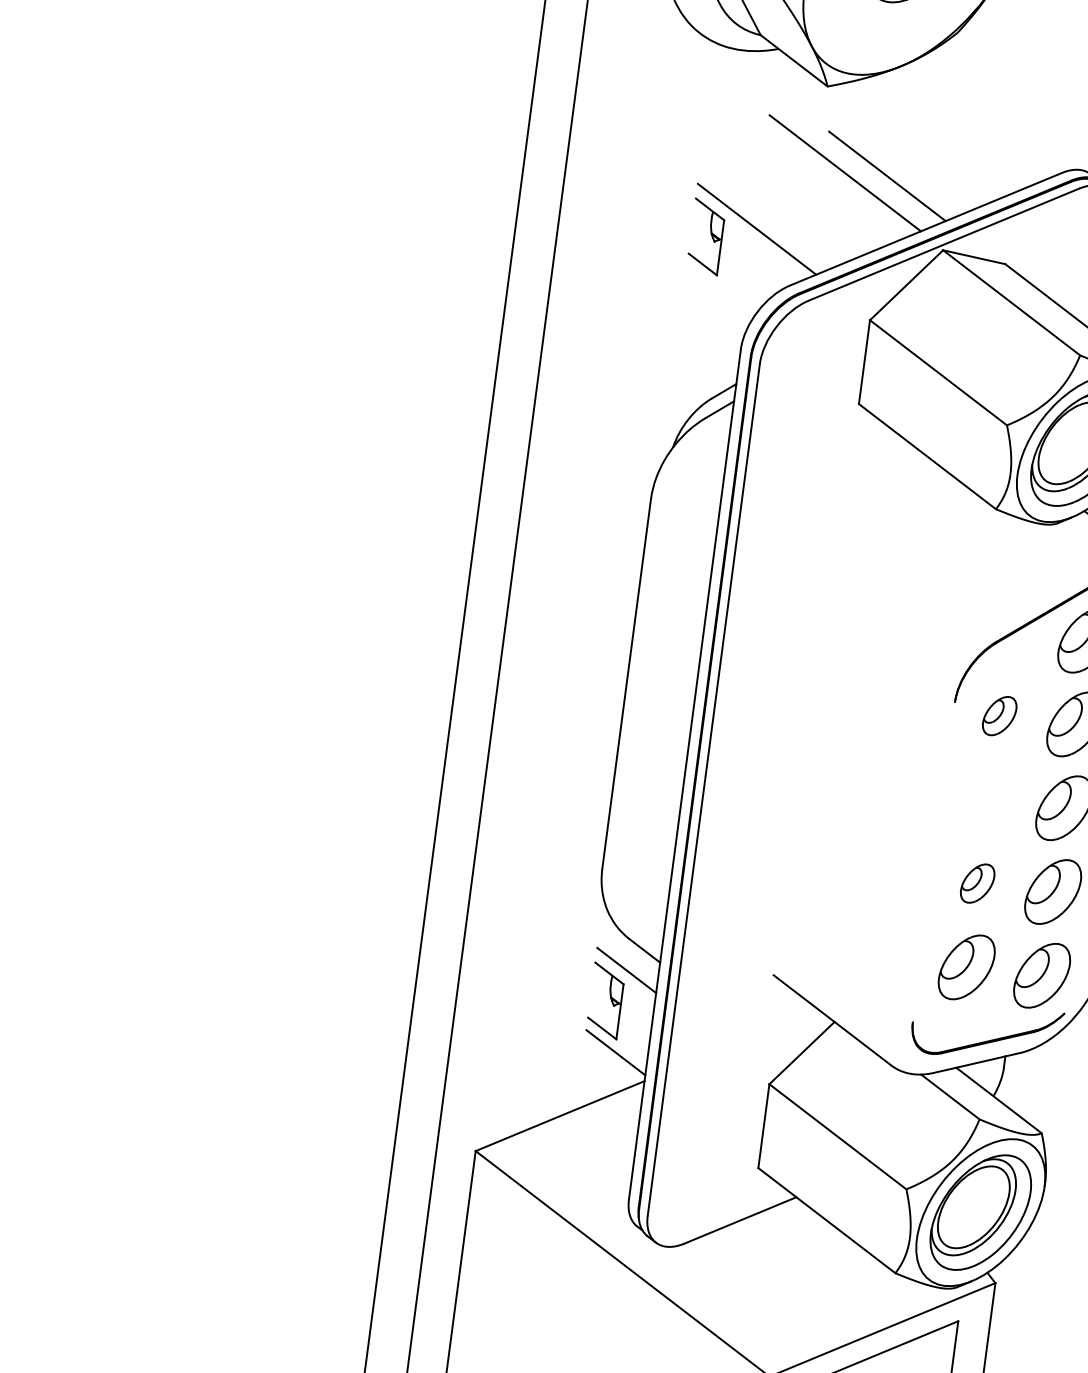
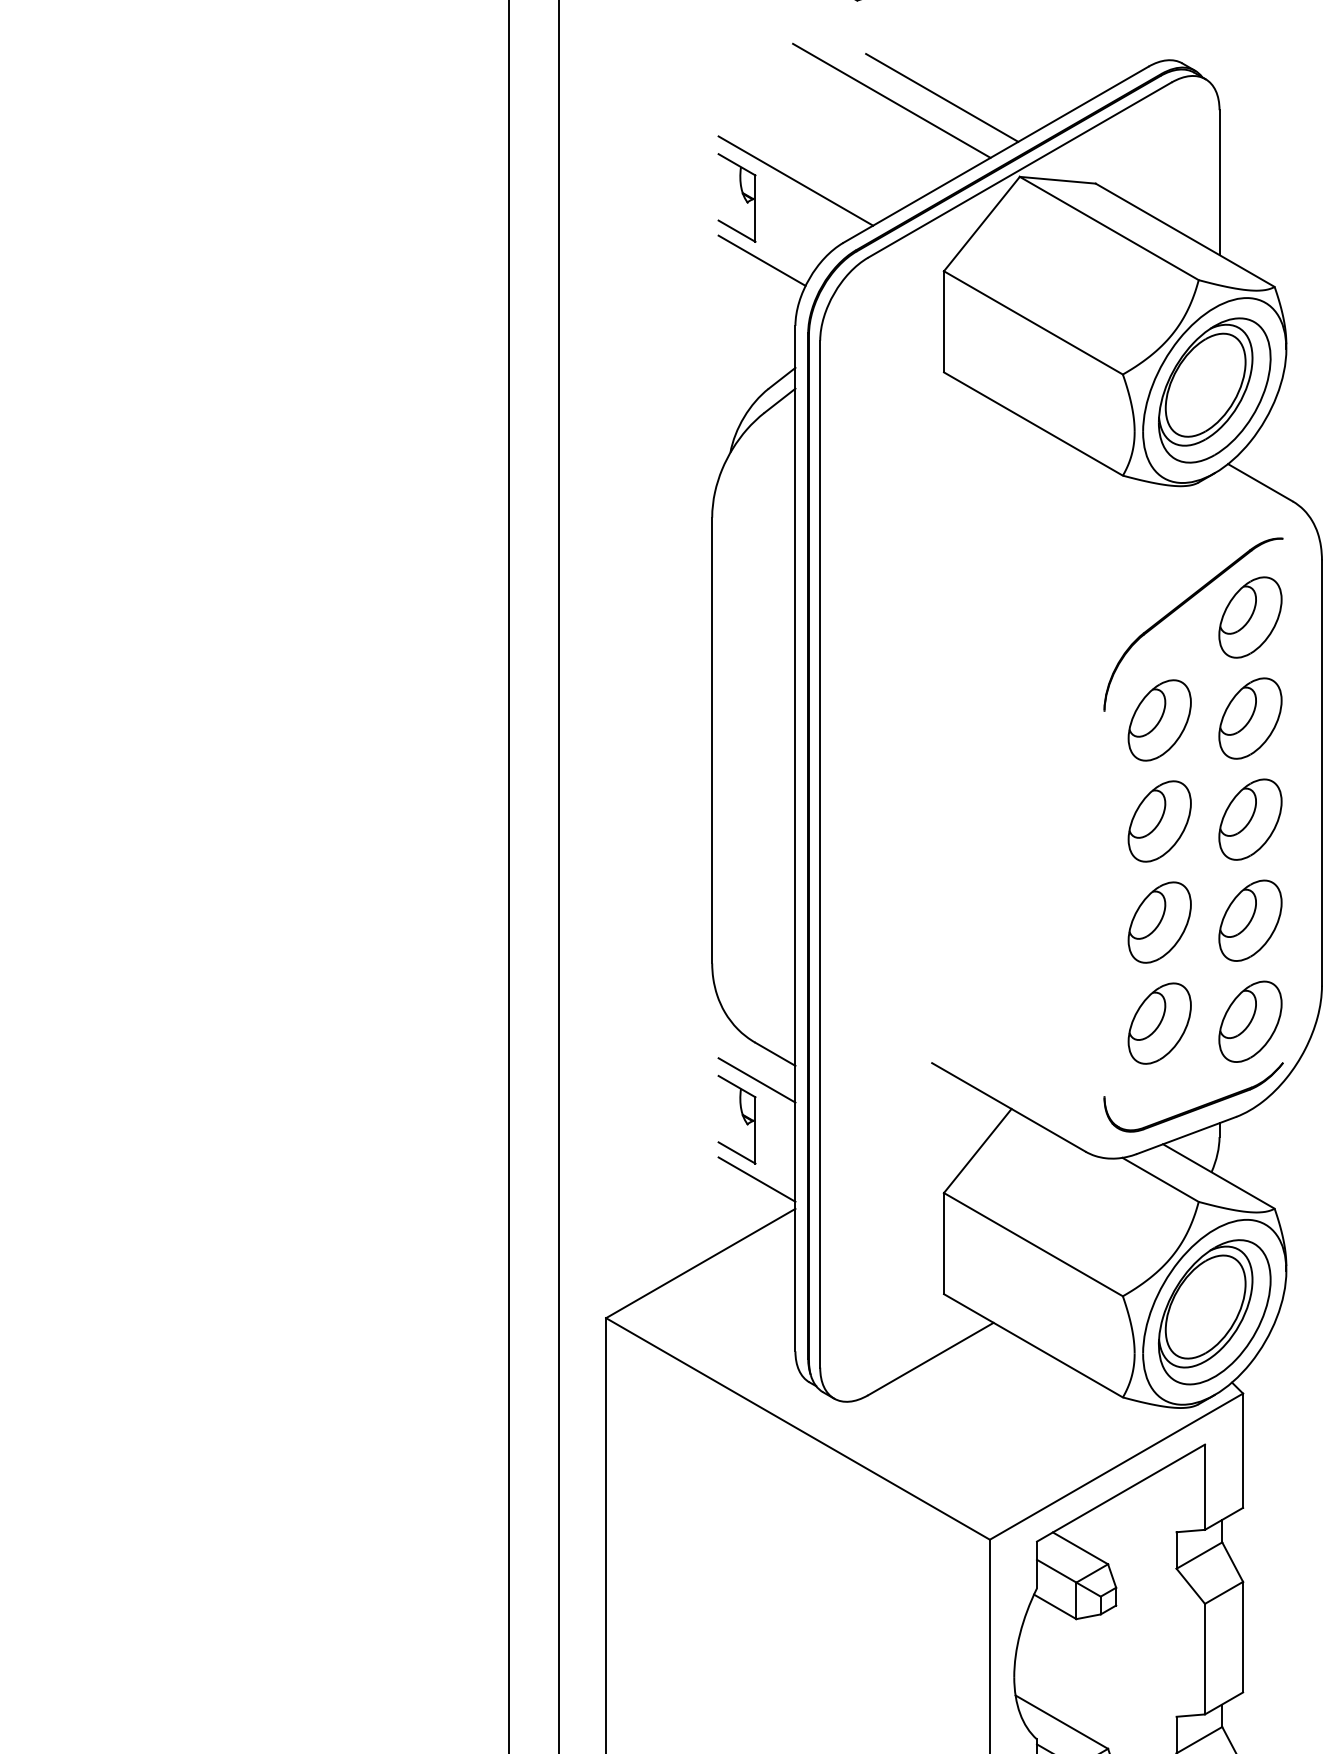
line: (719, 291) -> (761, 260), added
part: (999, 716) -> (1159, 720), size x1.67
part: (988, 799) -> (1159, 821), added
part: (977, 883) -> (1159, 922), size x1.67

